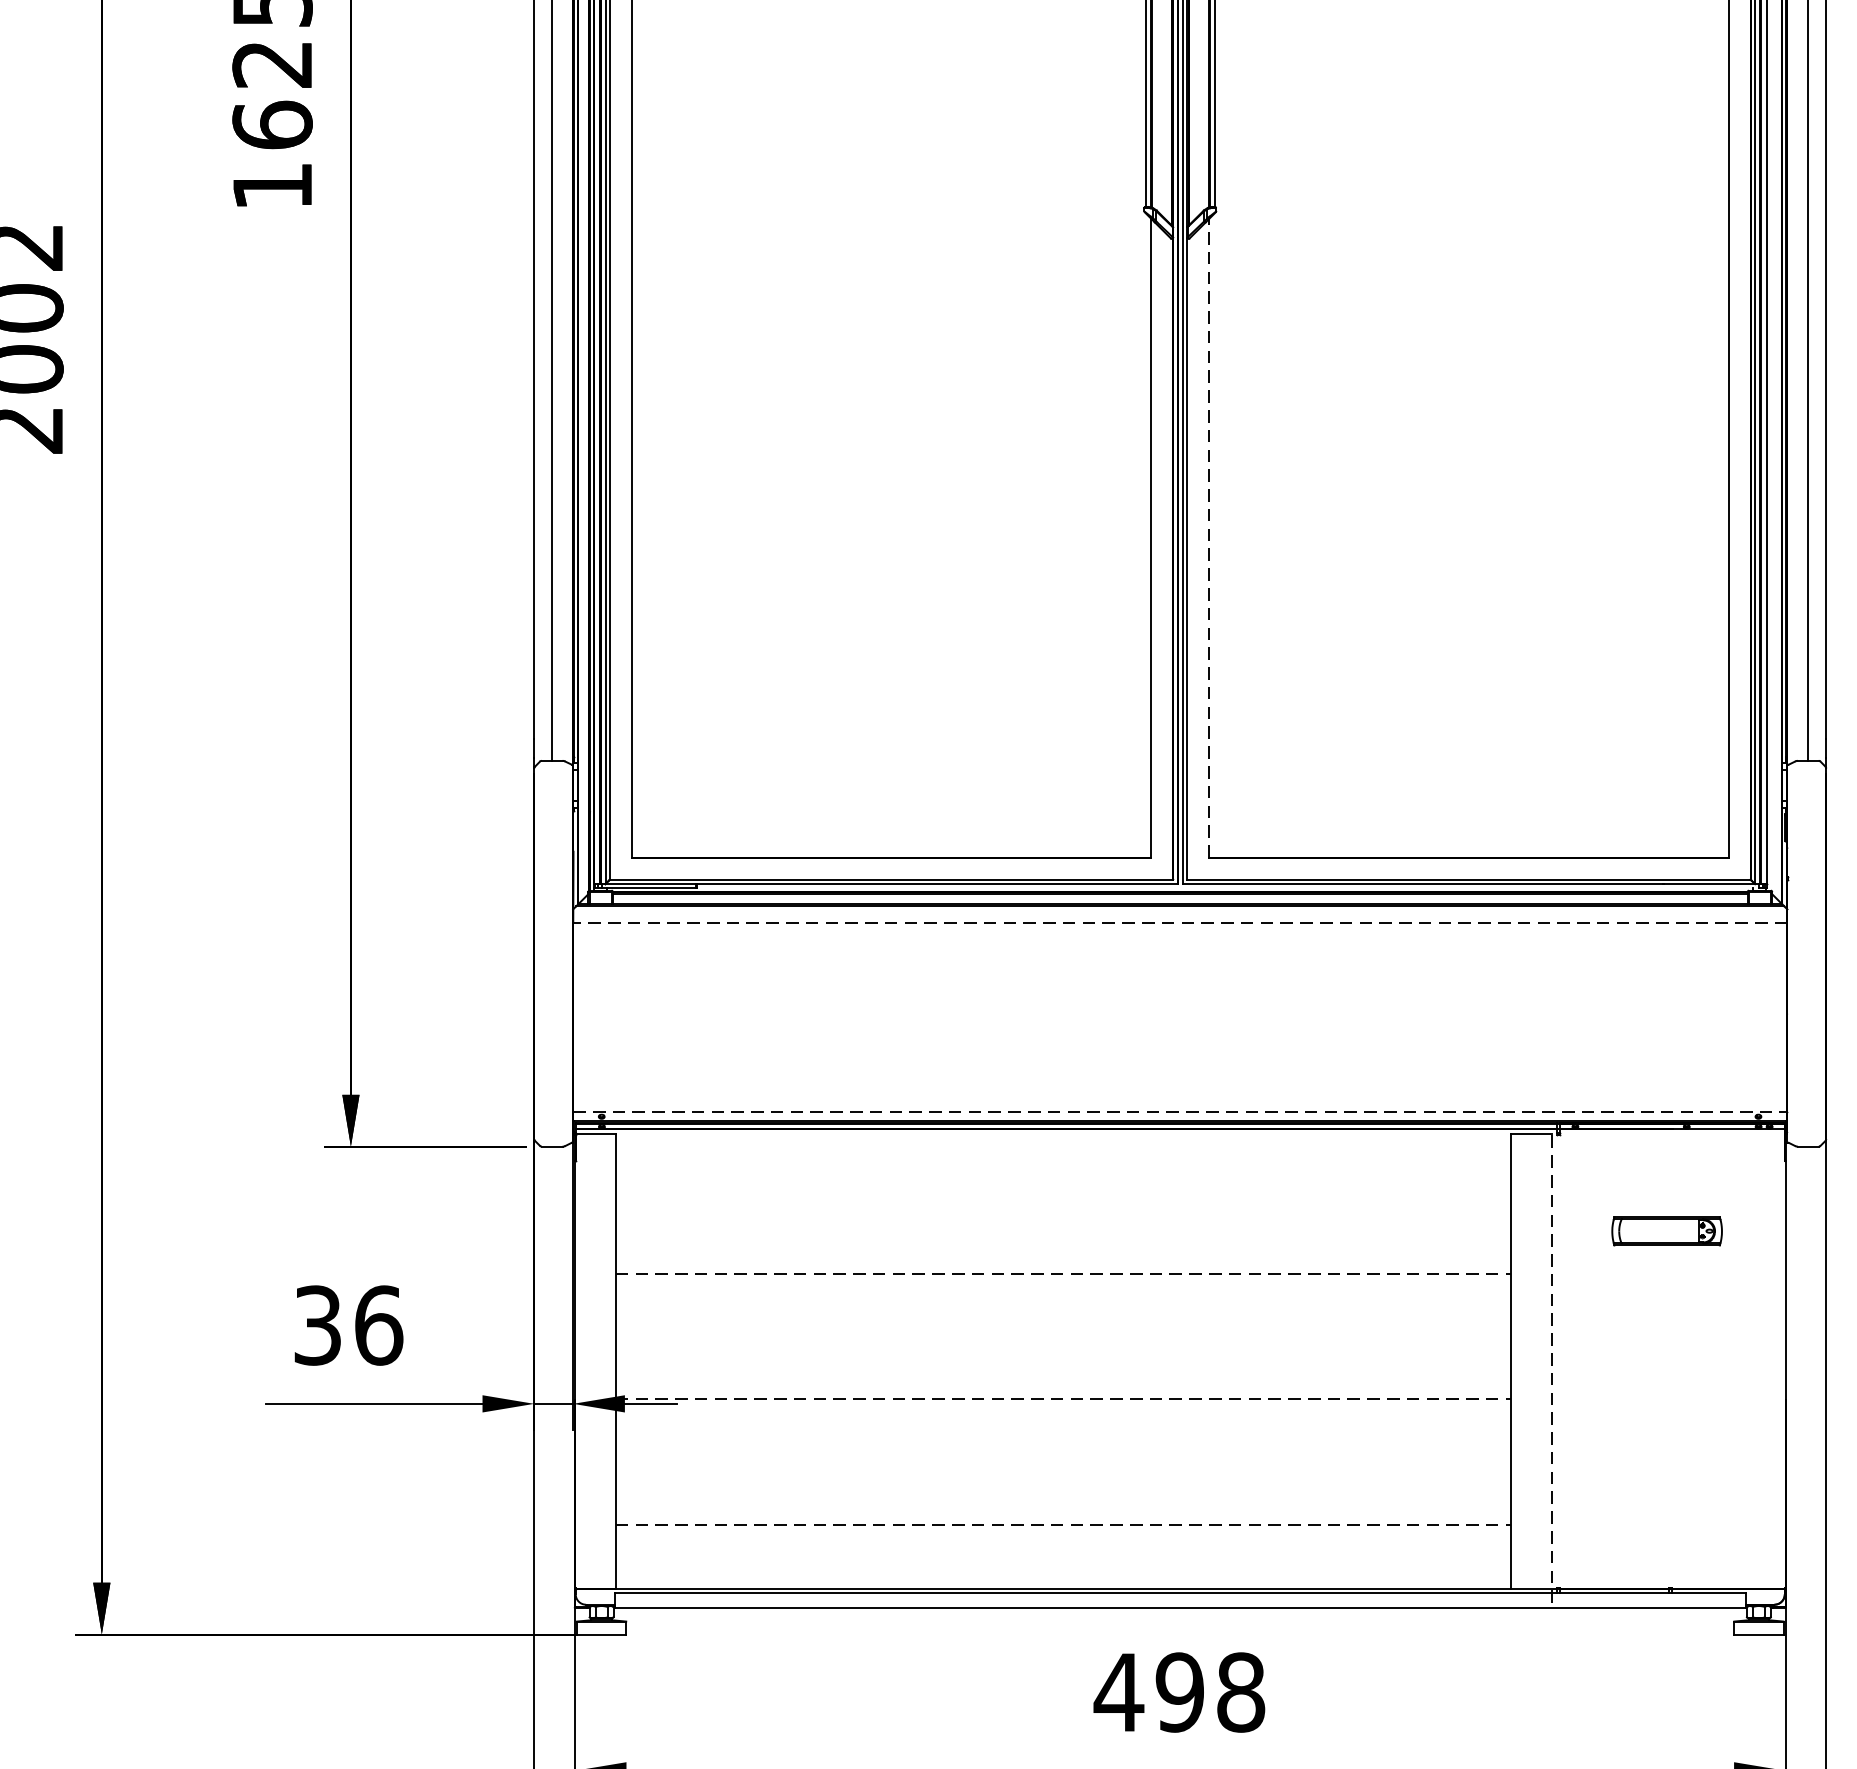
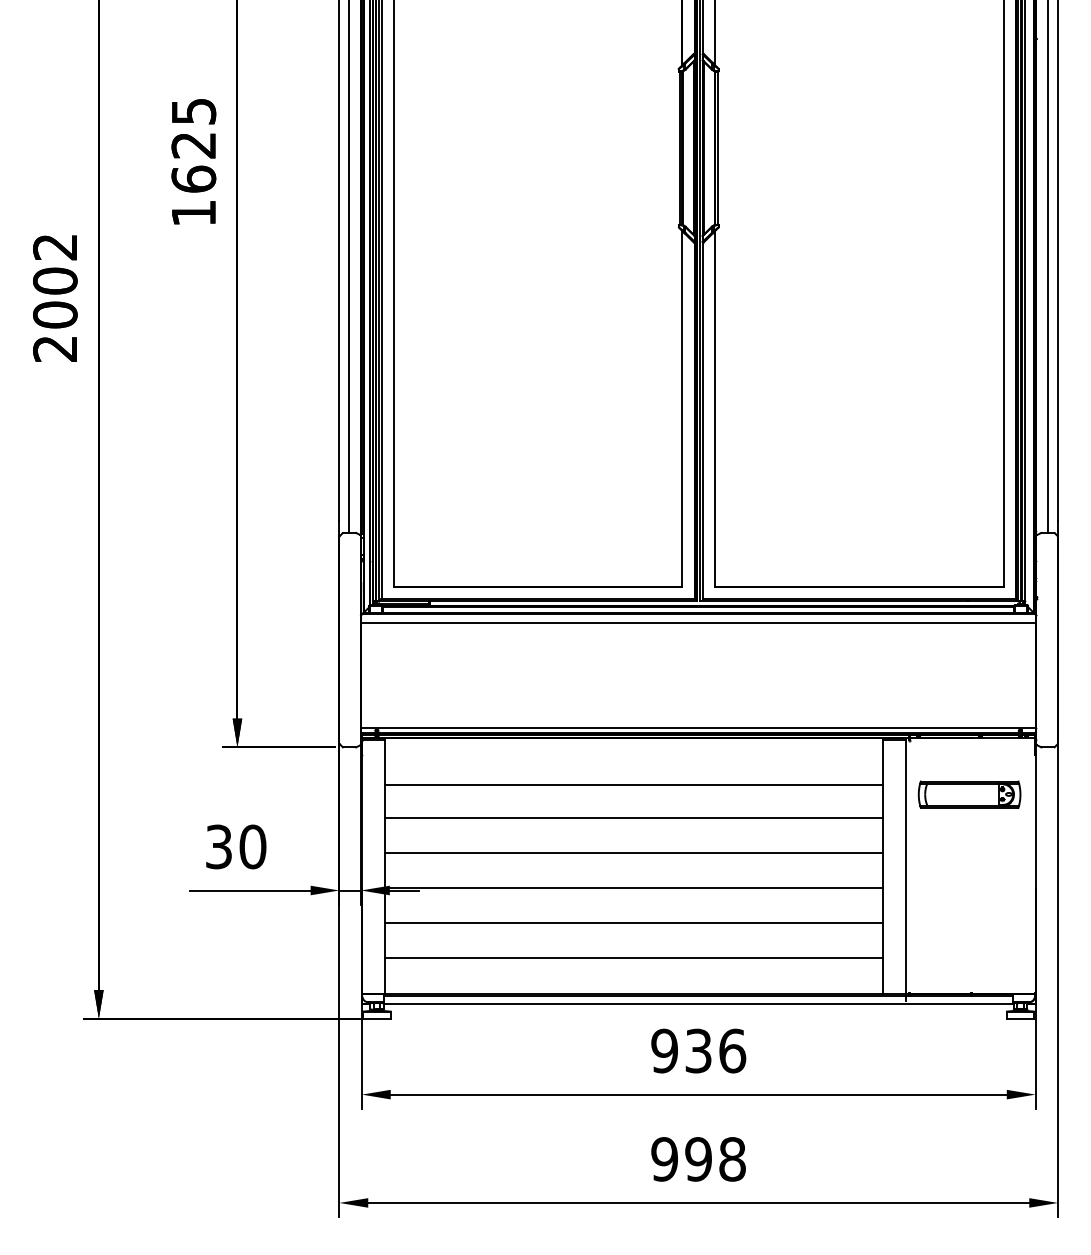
line: (1208, 537) -> (714, 408), dashed -> solid
line: (1179, 922) -> (698, 622), dashed -> solid
line: (1179, 1112) -> (698, 728), dashed -> solid
line: (1062, 1213) -> (633, 784), added
part: (1667, 1231) -> (969, 794), size x1.67
line: (1062, 1274) -> (633, 818), dashed -> solid
text: (377, 1324) -> (252, 846), 36 -> 30
line: (1062, 1337) -> (633, 853), added
line: (1551, 1366) -> (905, 869), dashed -> solid
line: (1062, 1400) -> (633, 888), dashed -> solid
line: (1062, 1461) -> (633, 922), added
line: (1062, 1524) -> (633, 957), dashed -> solid
text: (1179, 1691) -> (698, 1050), 498 -> 936

